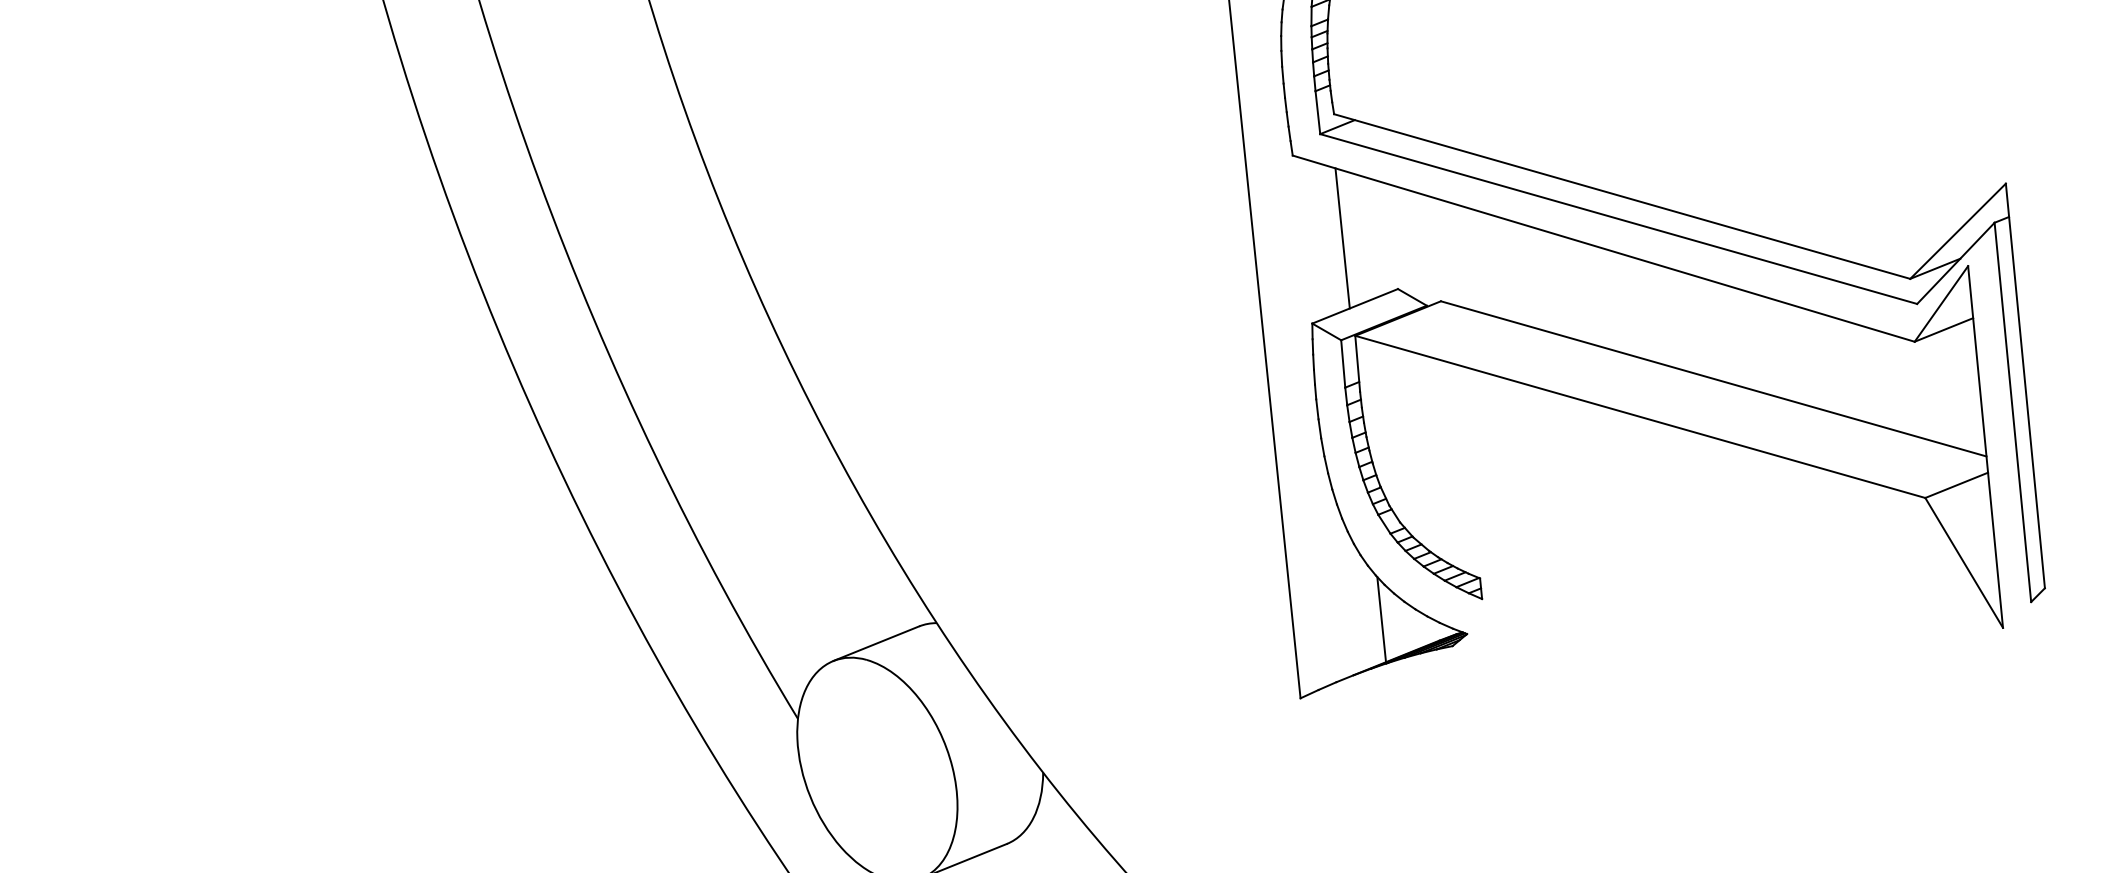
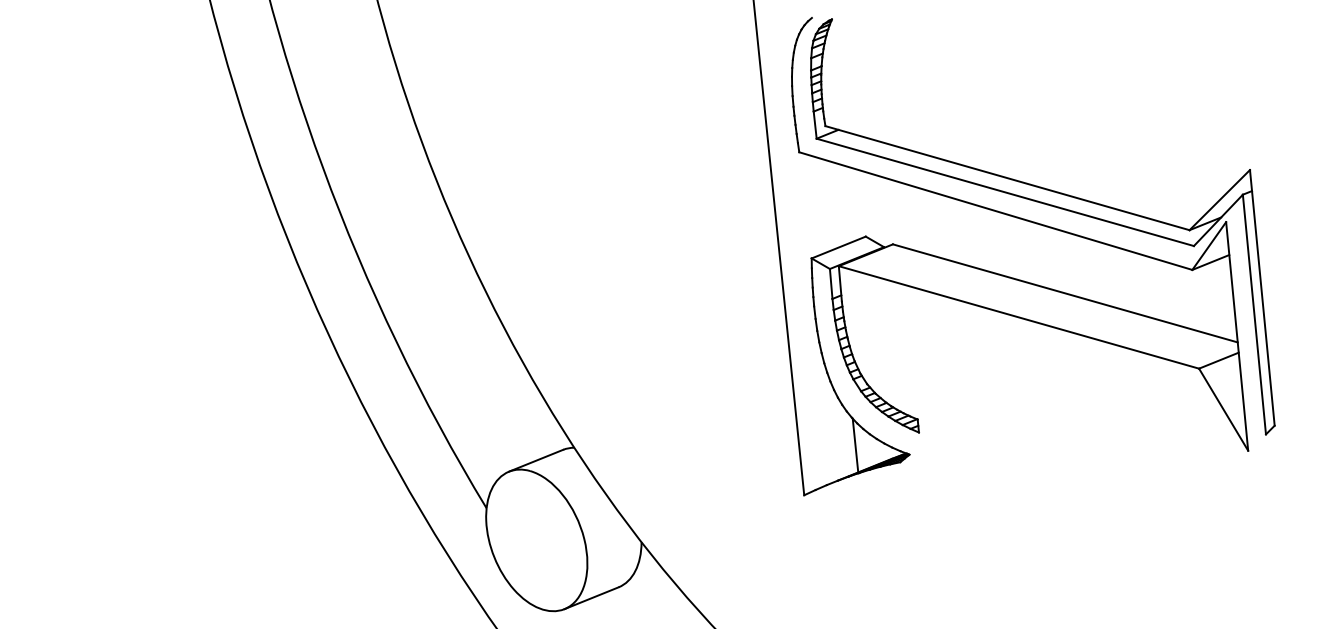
line: (1342, 238) -> (830, 204), removed

